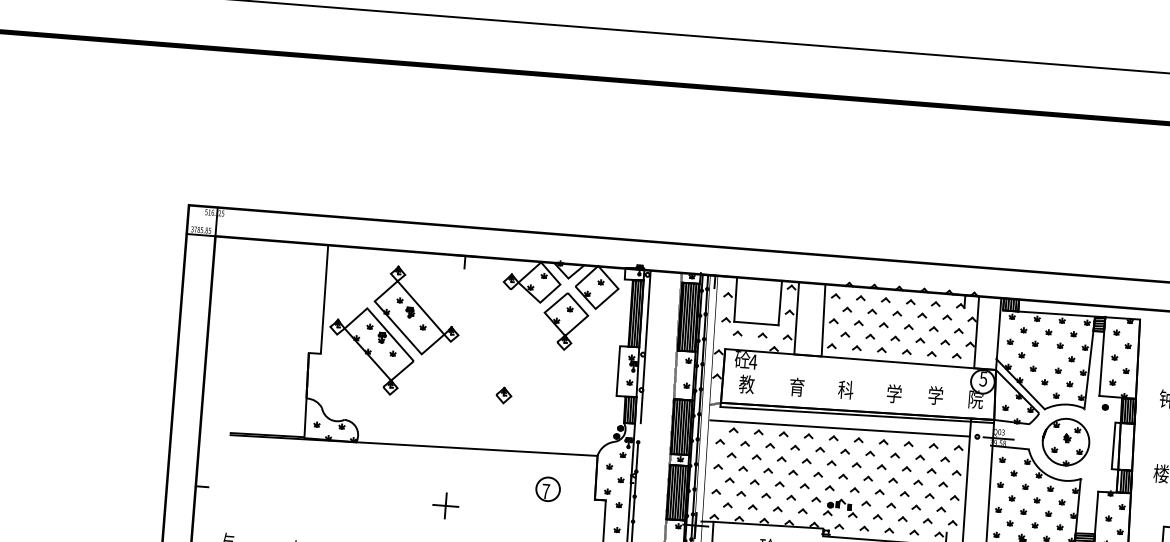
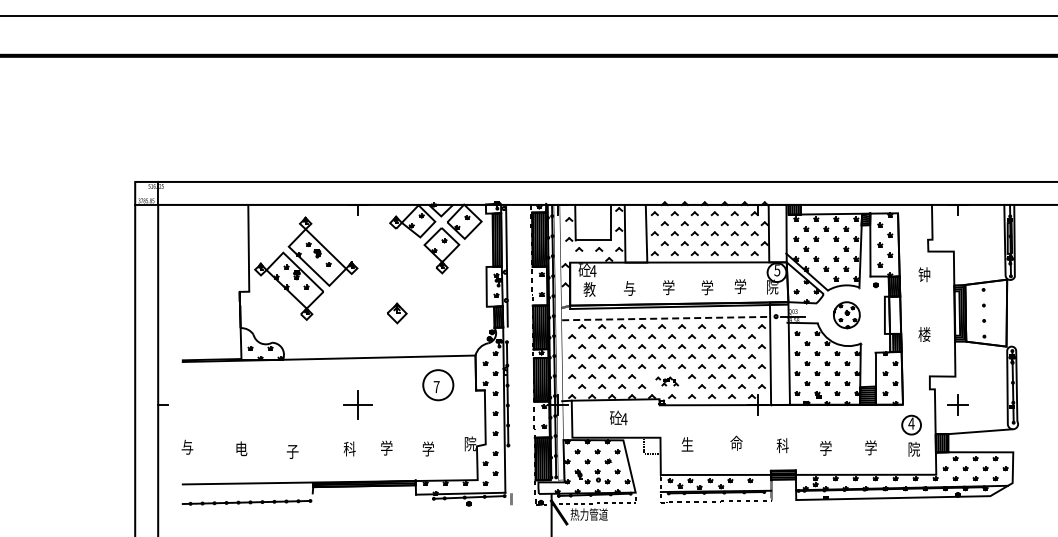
text: (796, 387) -> (629, 288), 育 -> 与
text: (845, 389) -> (668, 287), 科 -> 学
part: (504, 395) -> (397, 313), size x1.6
line: (840, 428) -> (666, 318), solid -> dashed
part: (1065, 441) -> (846, 314), size x0.7
circle: (547, 488) -> (437, 384), size x1.6
part: (445, 505) -> (357, 404), size x1.4
part: (835, 507) -> (667, 381), size x0.6

